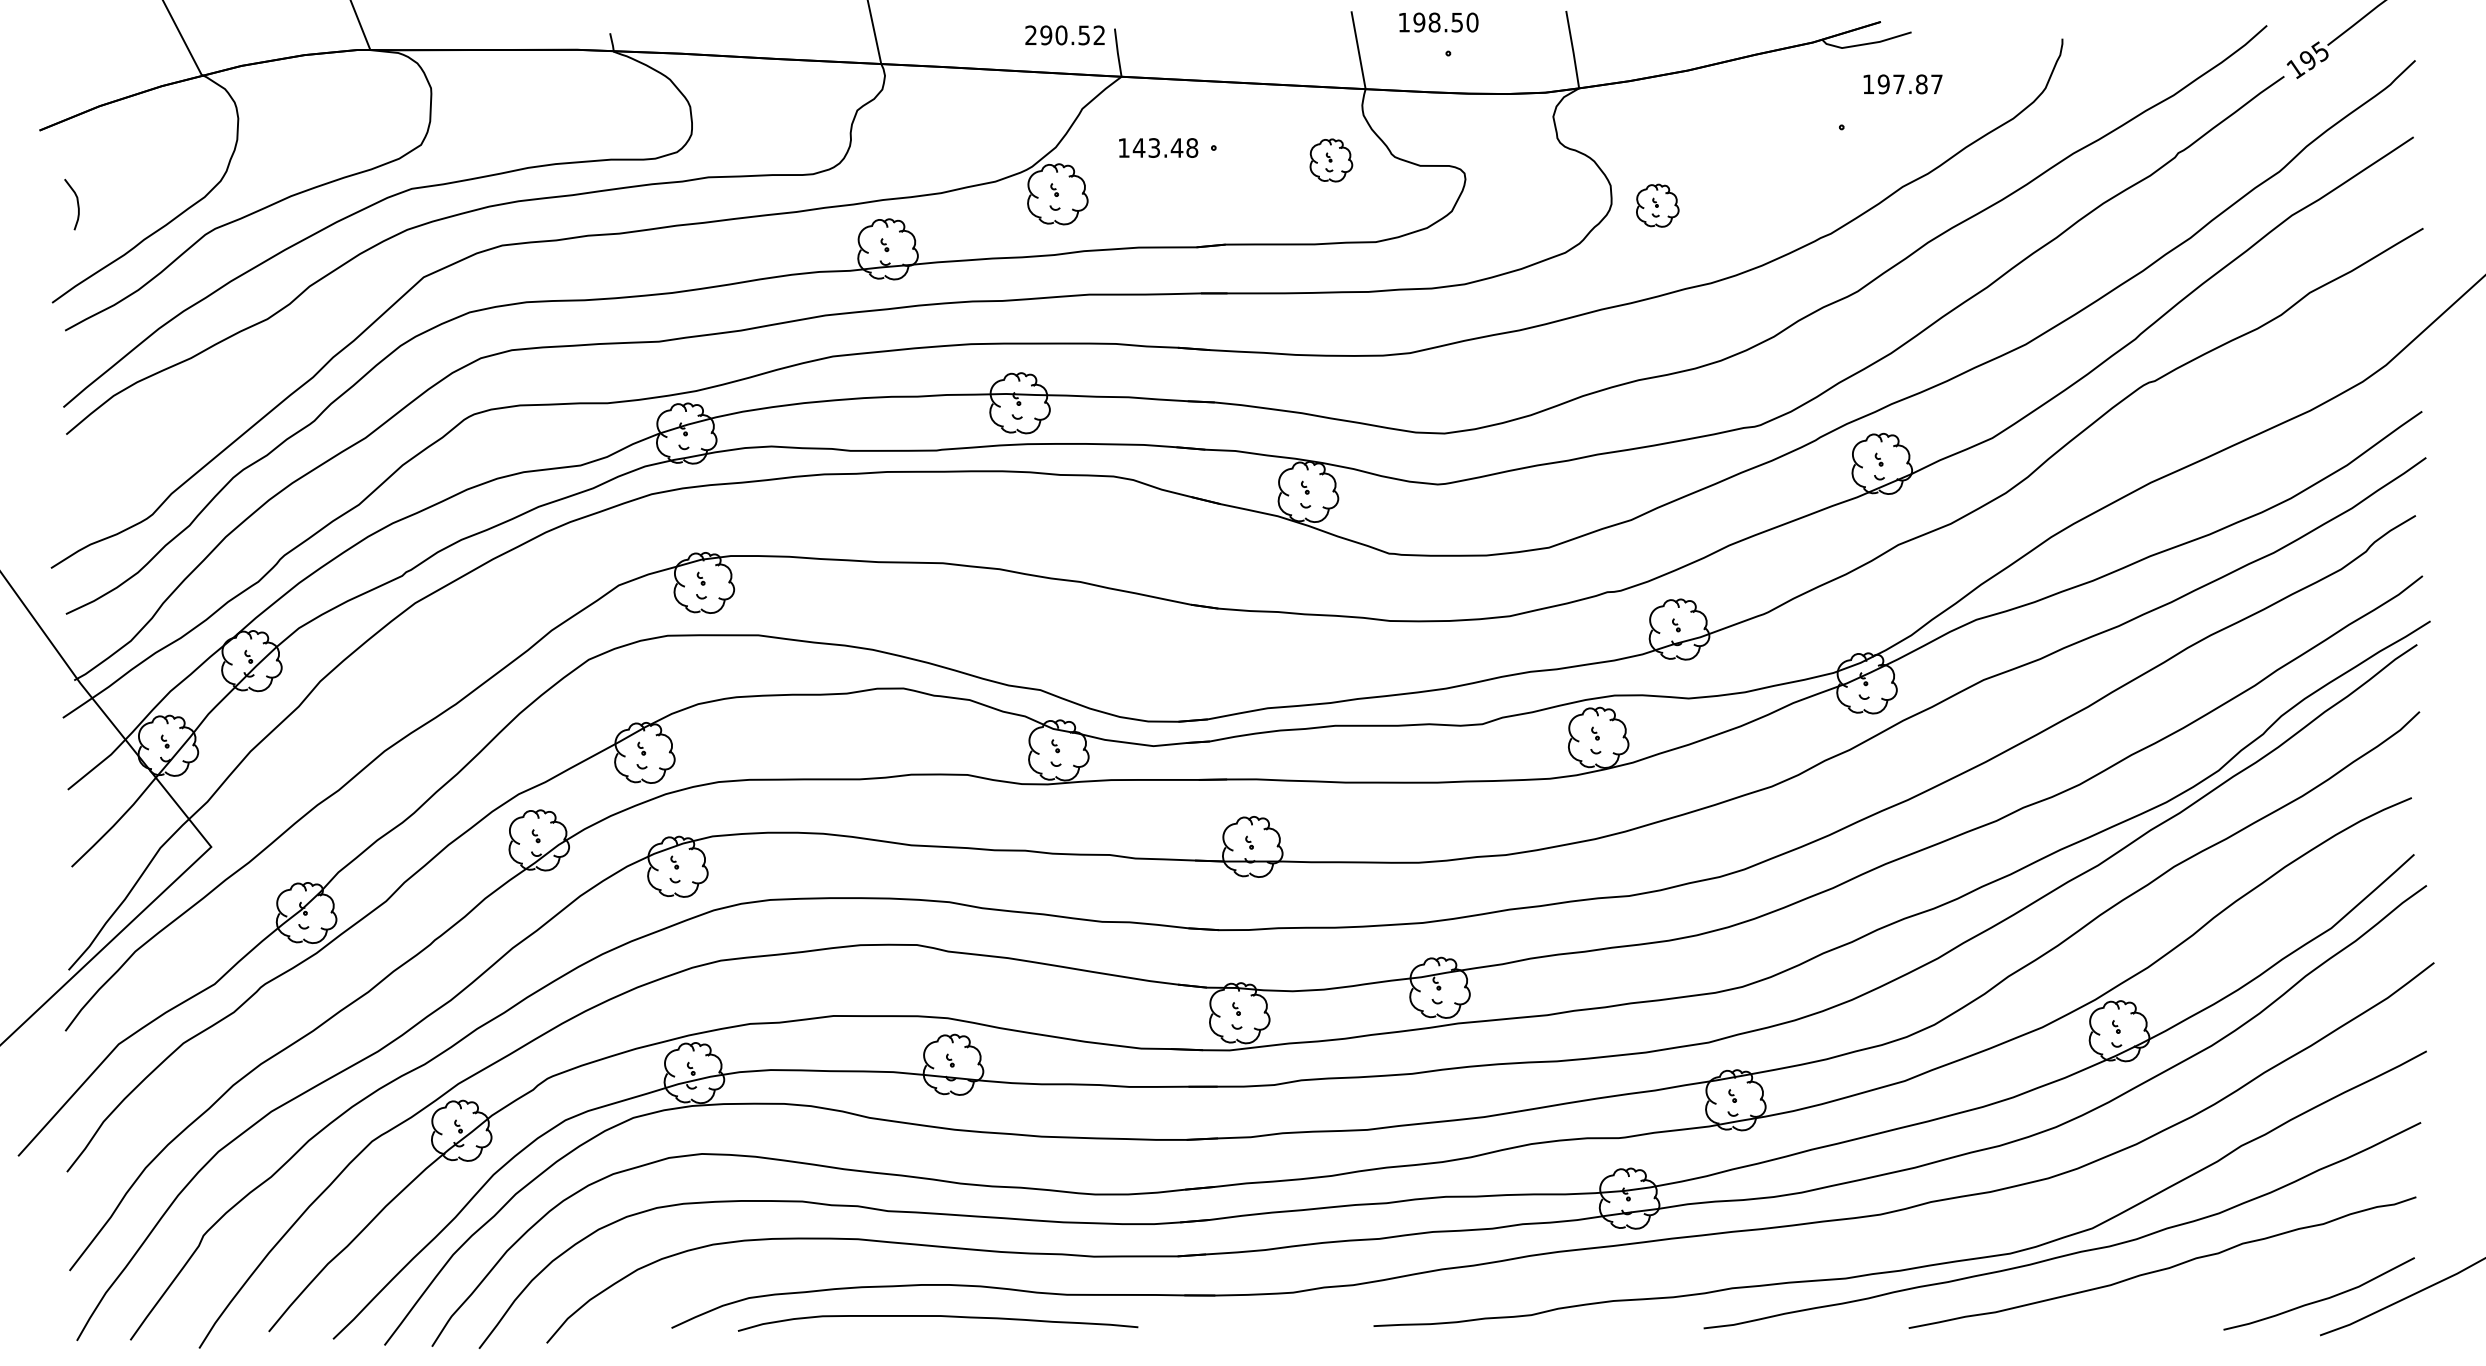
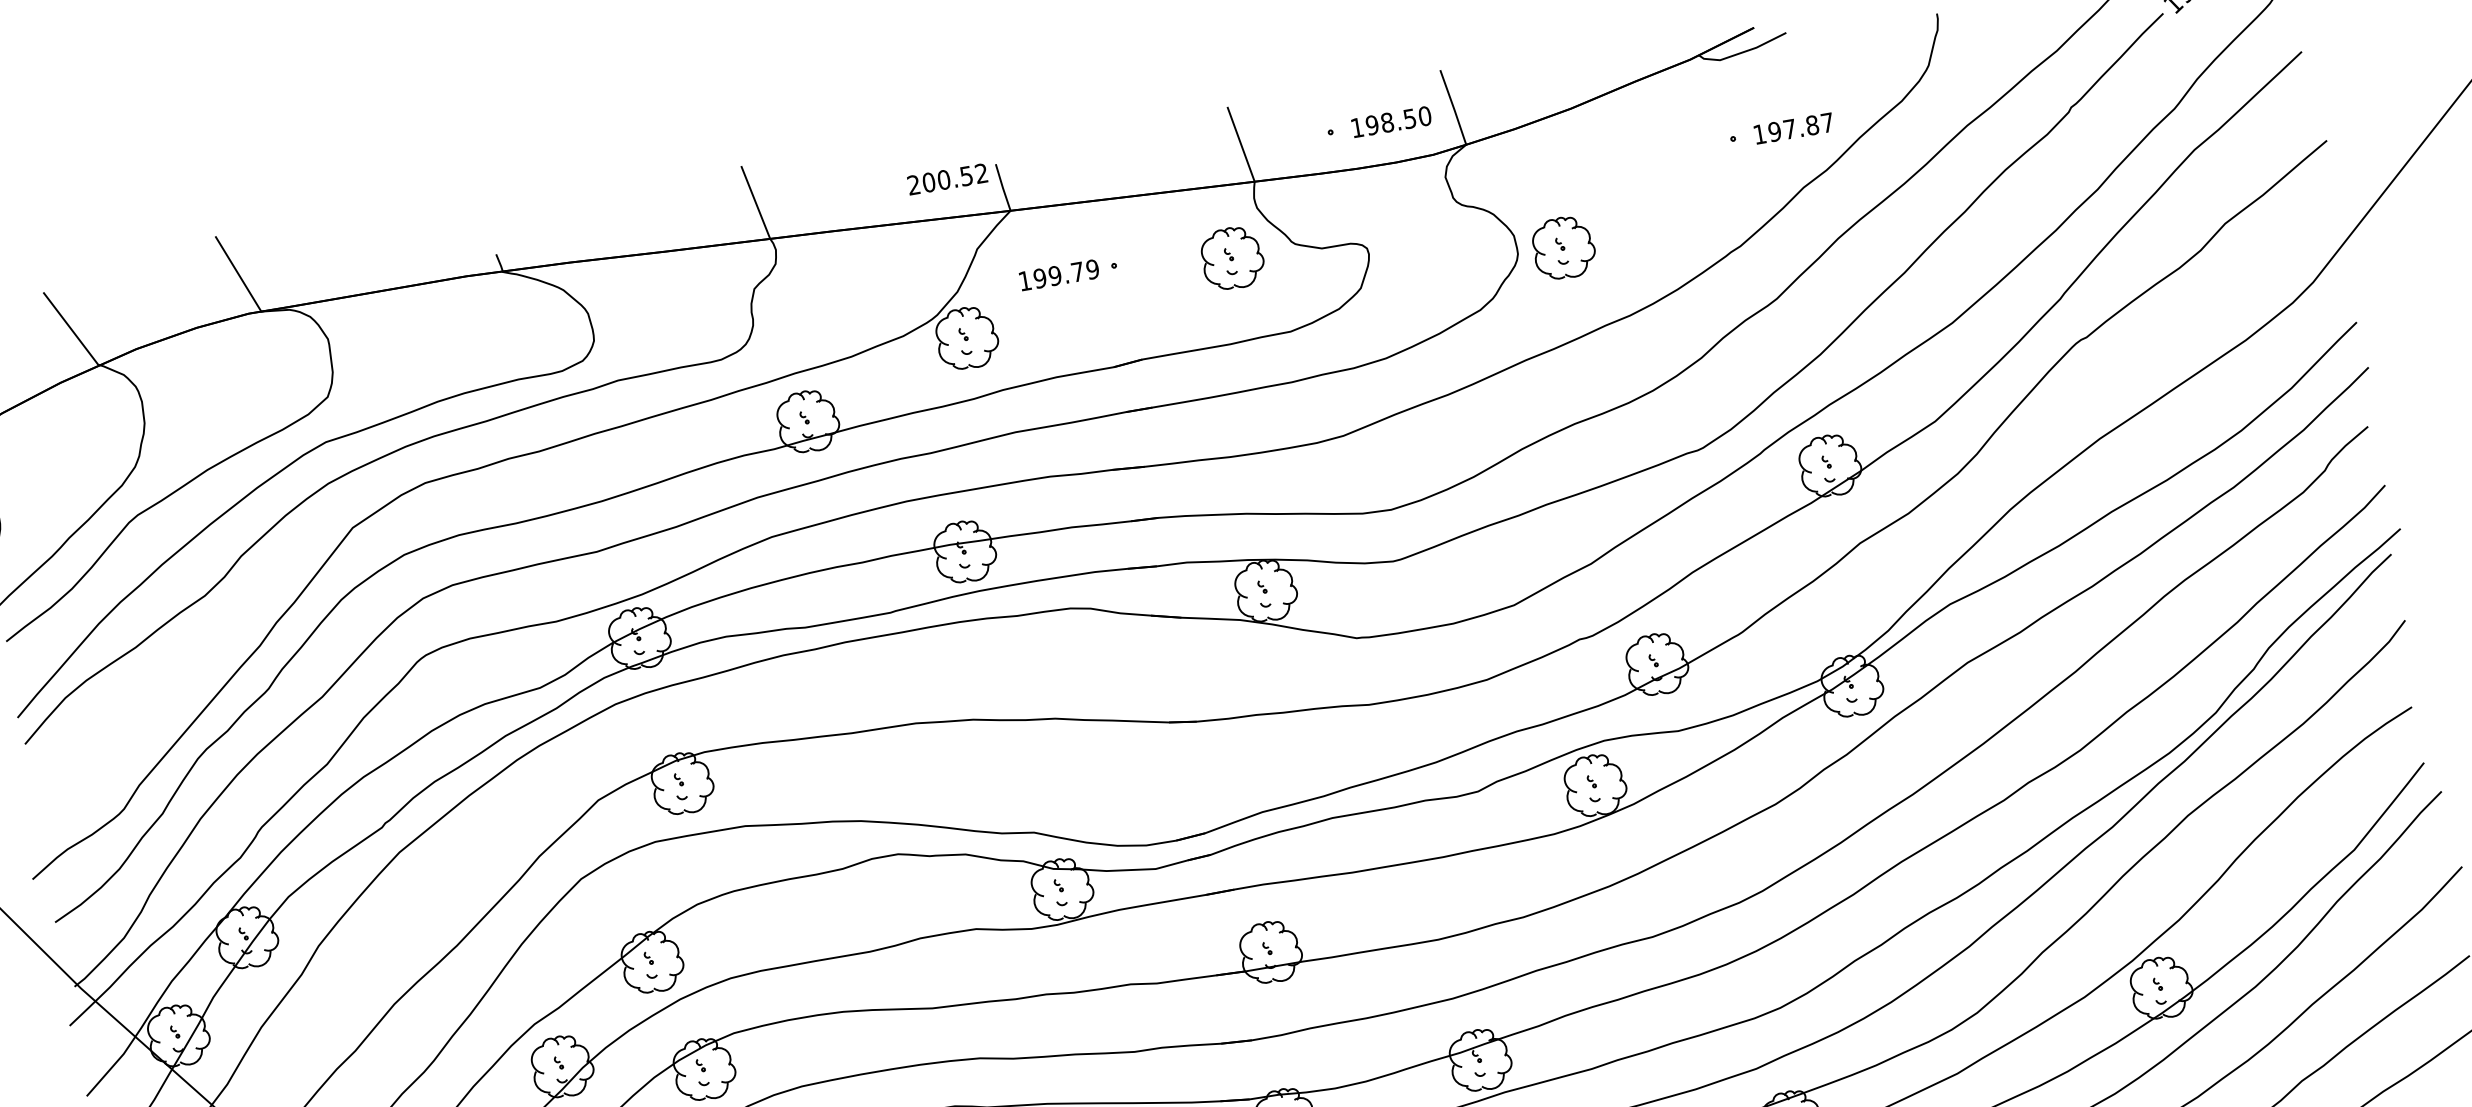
text: (1438, 22) -> (1391, 121), moved
text: (1046, 35) -> (929, 182), 290.52 -> 200.52
text: (1902, 84) -> (1793, 128), moved
text: (1165, 147) -> (1066, 273), 143.48 -> 199.79
part: (1331, 160) -> (1232, 258), size x1.43
part: (1657, 205) -> (1563, 247), size x1.43

